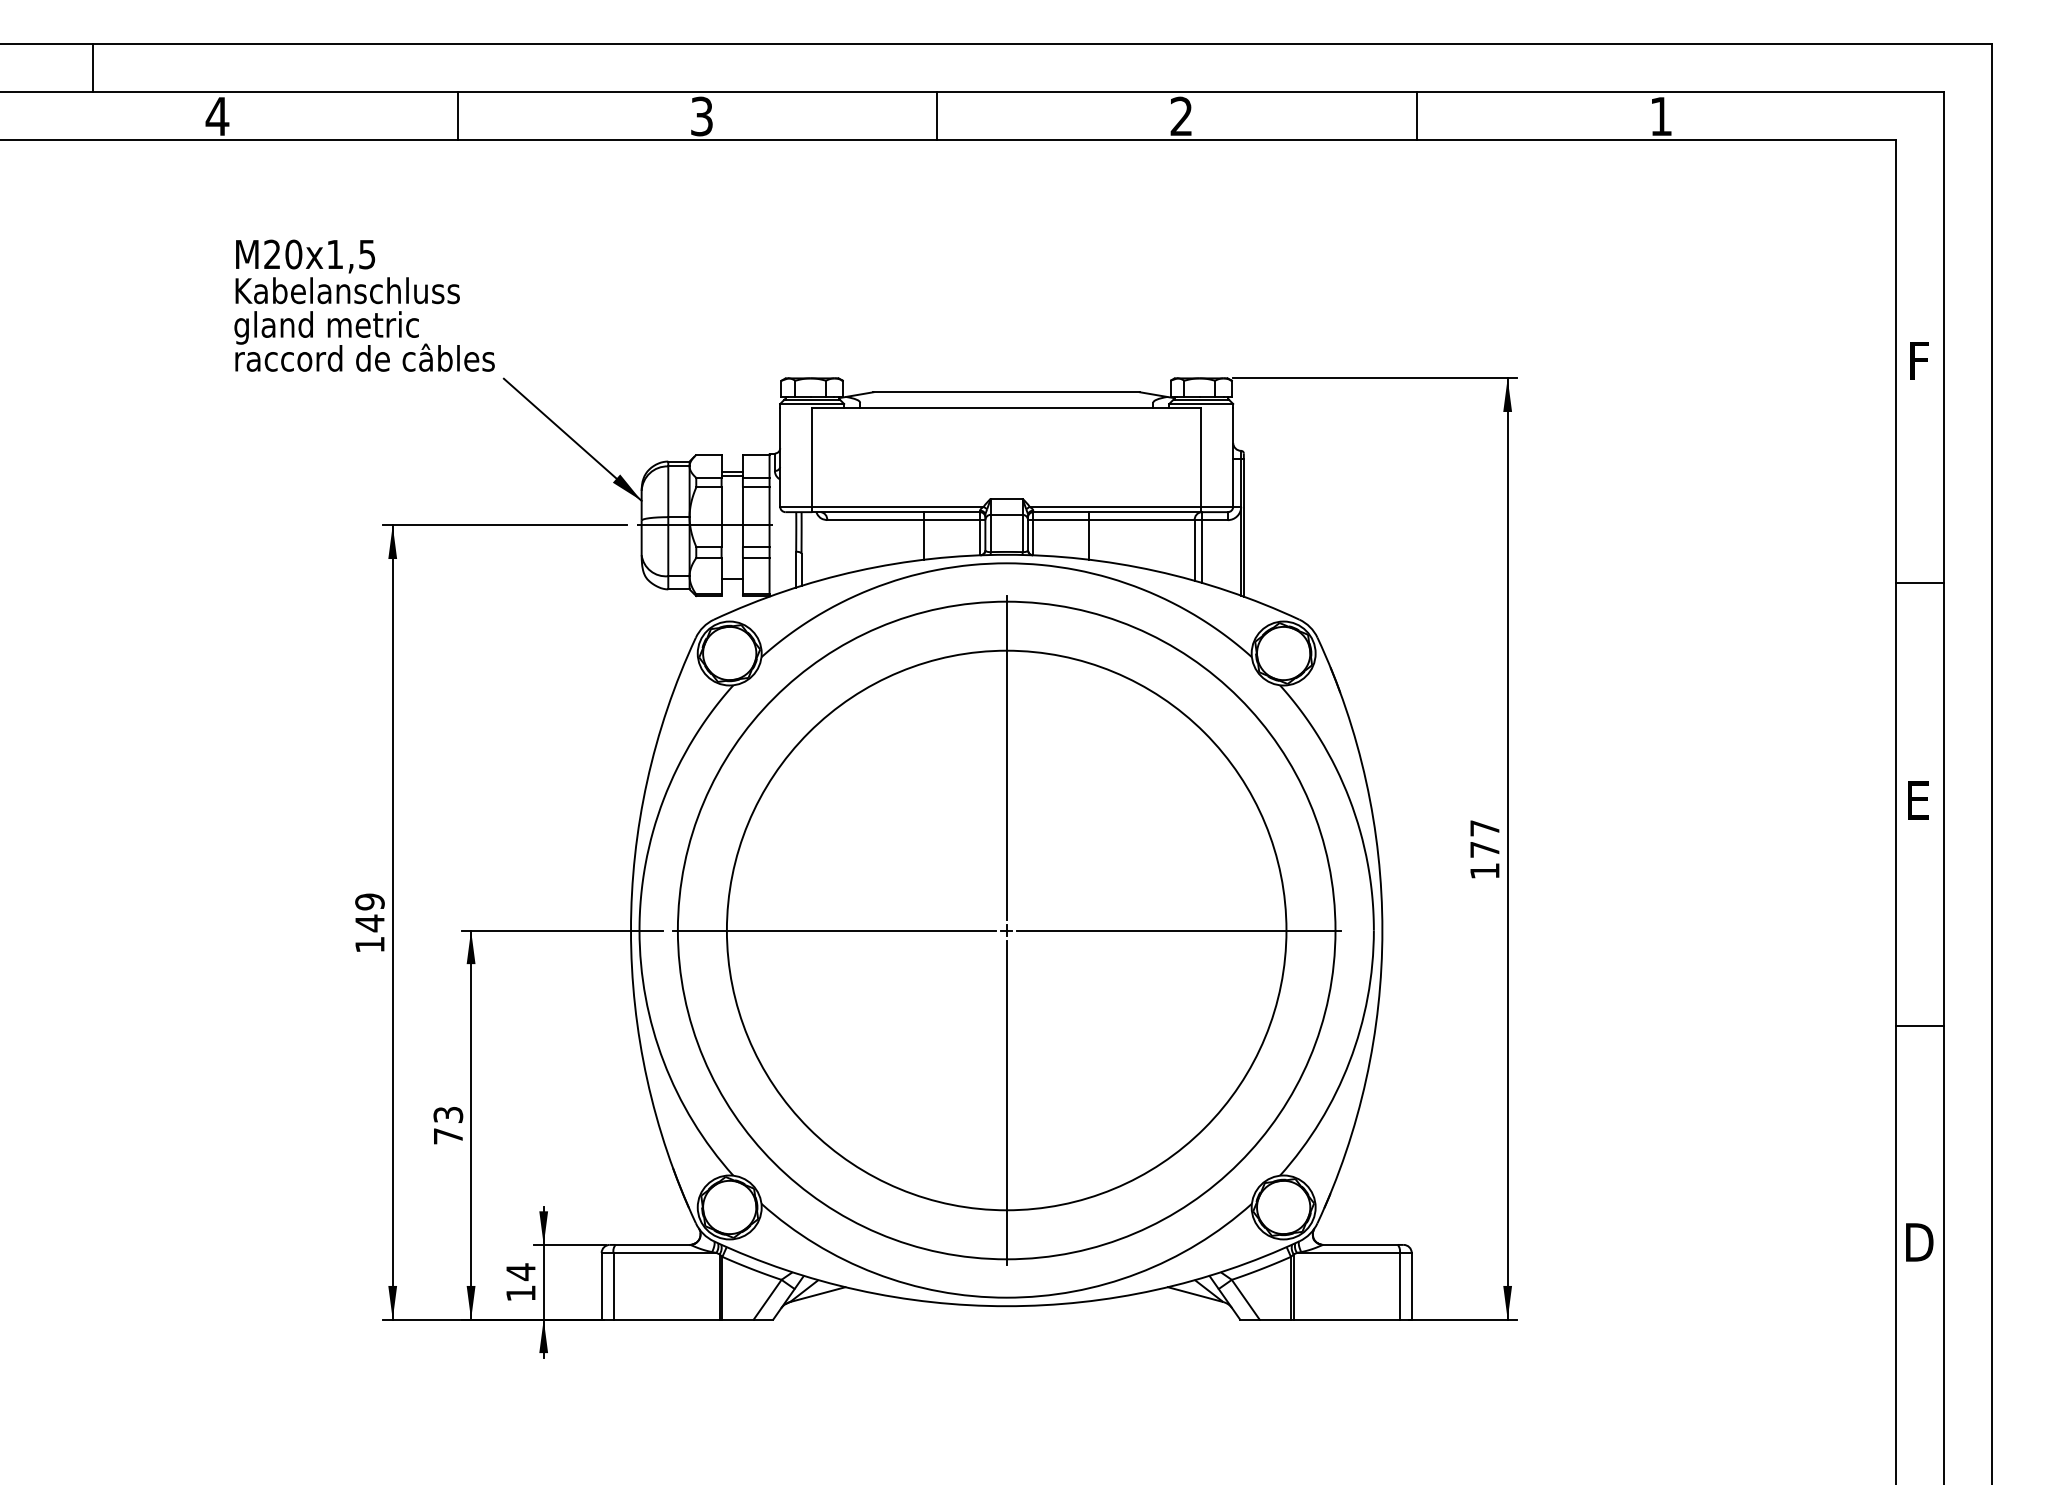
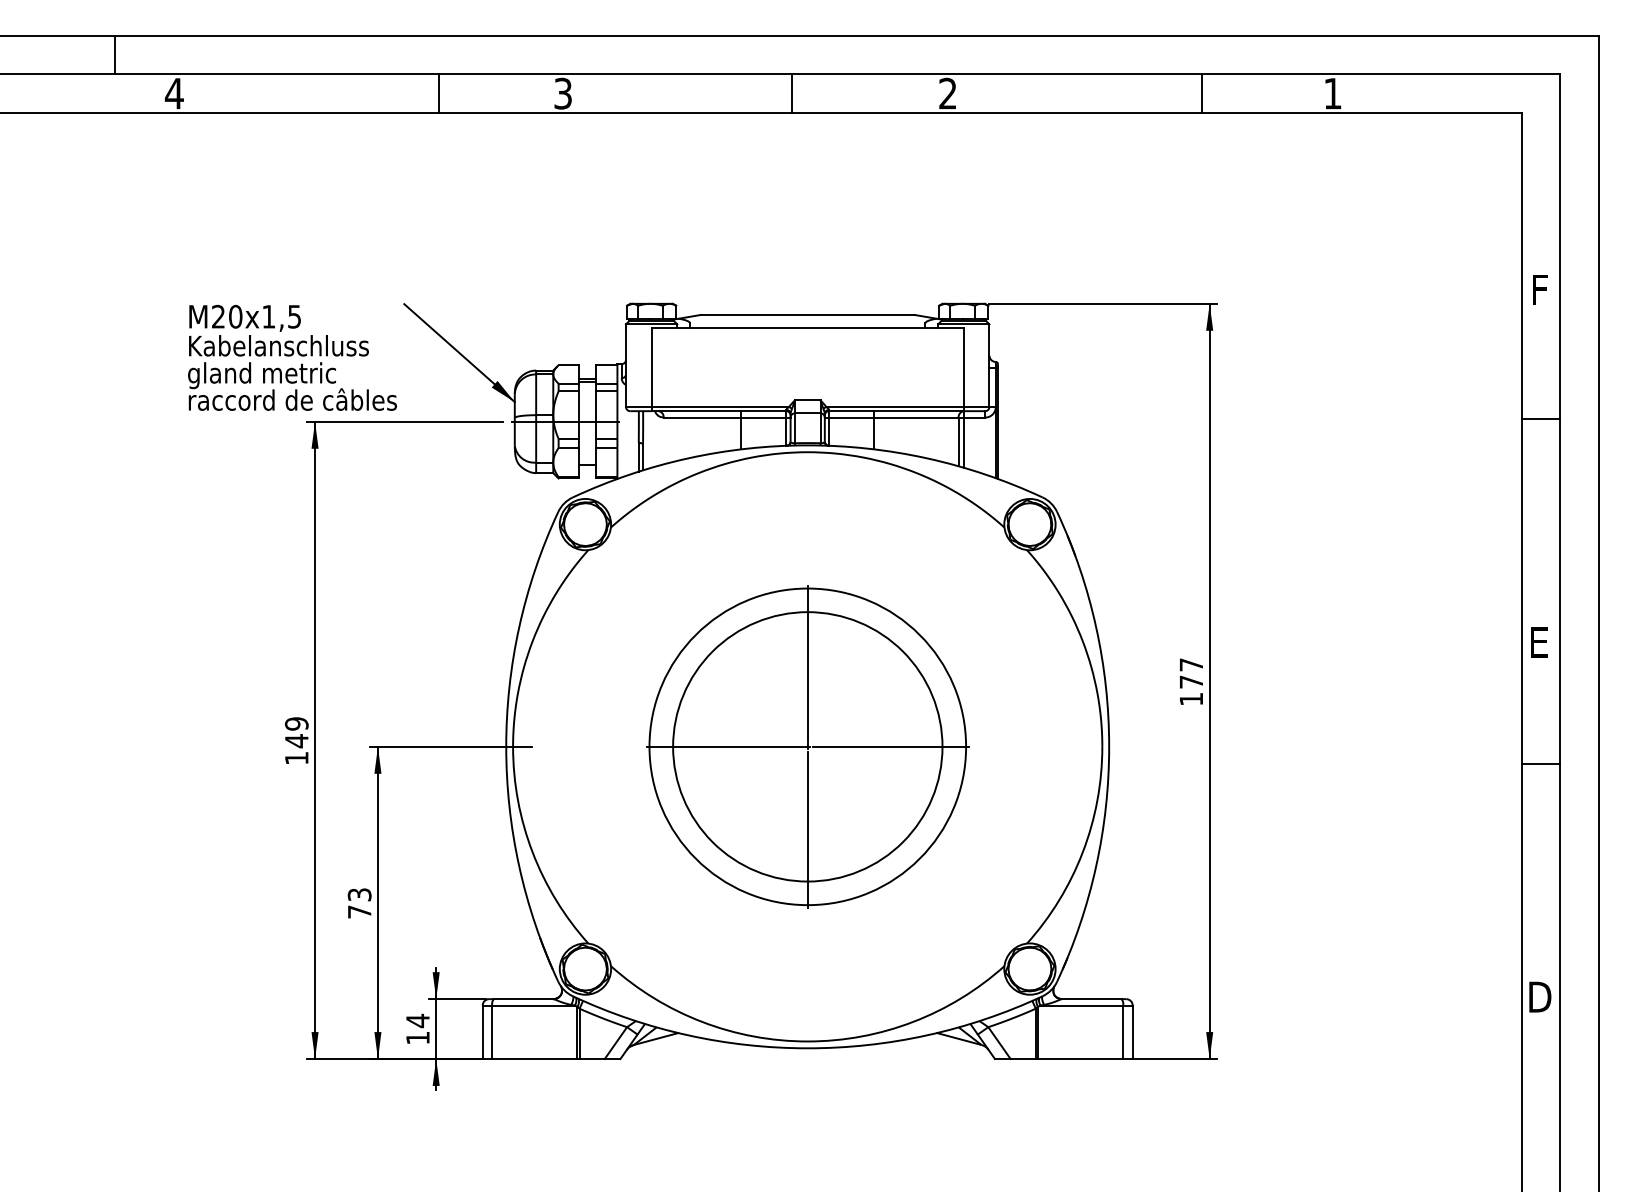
line: (93, 68) -> (115, 55), moved
line: (457, 116) -> (439, 93), moved
line: (937, 116) -> (792, 93), moved
line: (1416, 116) -> (1201, 93), moved
text: (364, 305) -> (292, 357), moved
line: (1920, 583) -> (1540, 418), moved
part: (1006, 930) -> (807, 746), size x0.6
line: (1920, 1026) -> (1540, 764), moved

